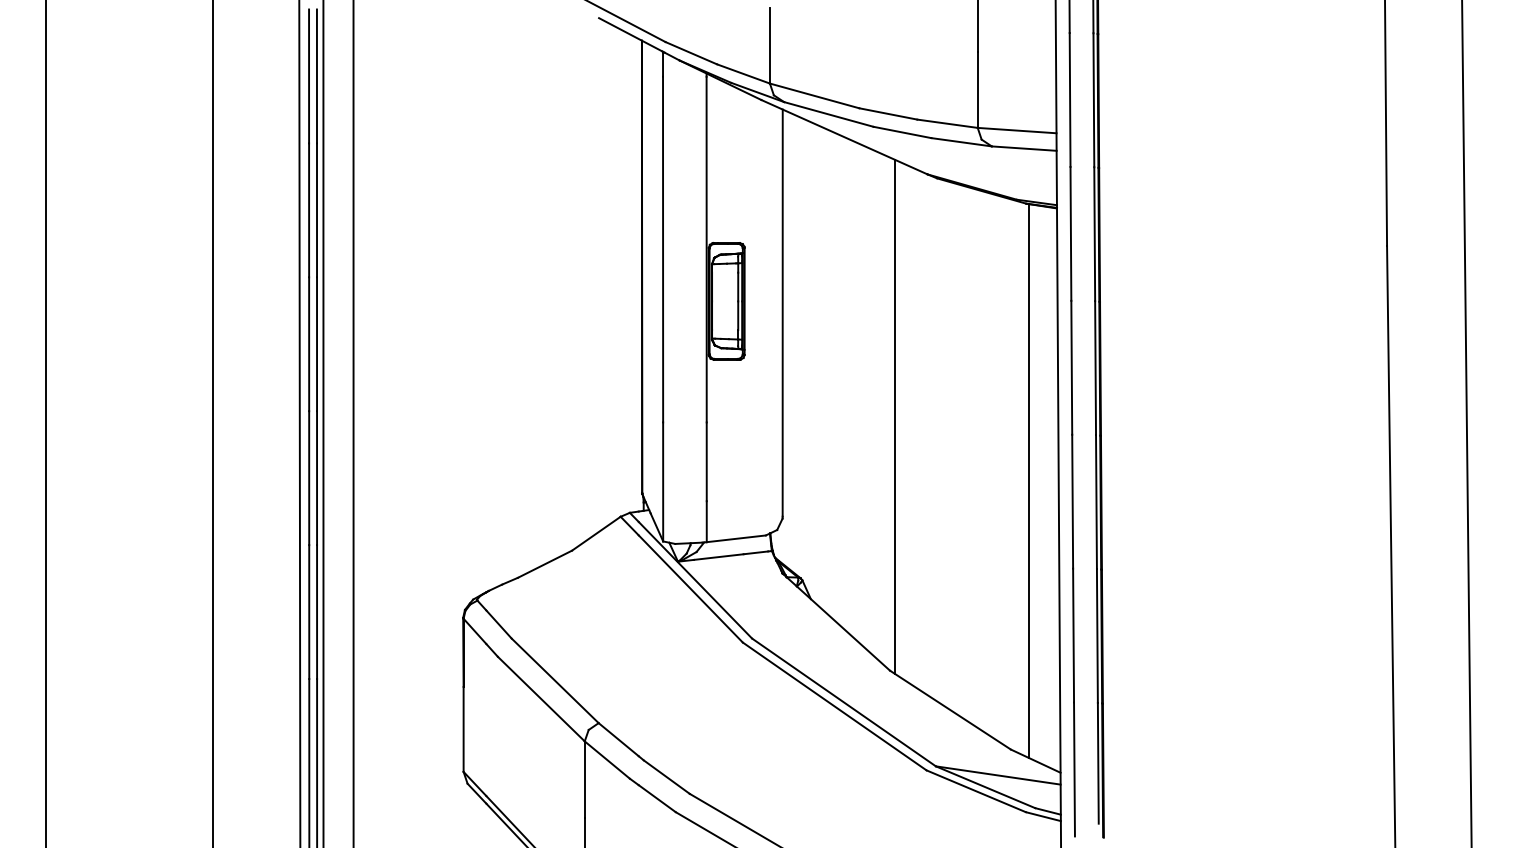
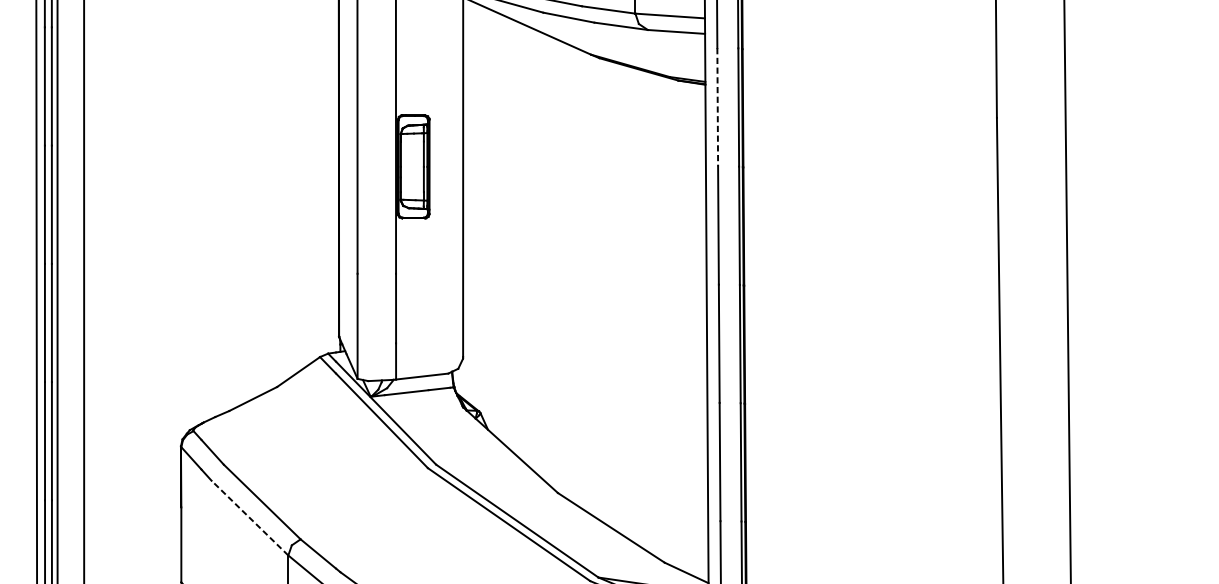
line: (1070, 233) -> (717, 106), solid -> dashed
line: (894, 416) -> (561, 268), removed
line: (1028, 480) -> (680, 325), removed
line: (541, 699) -> (250, 518), solid -> dashed

